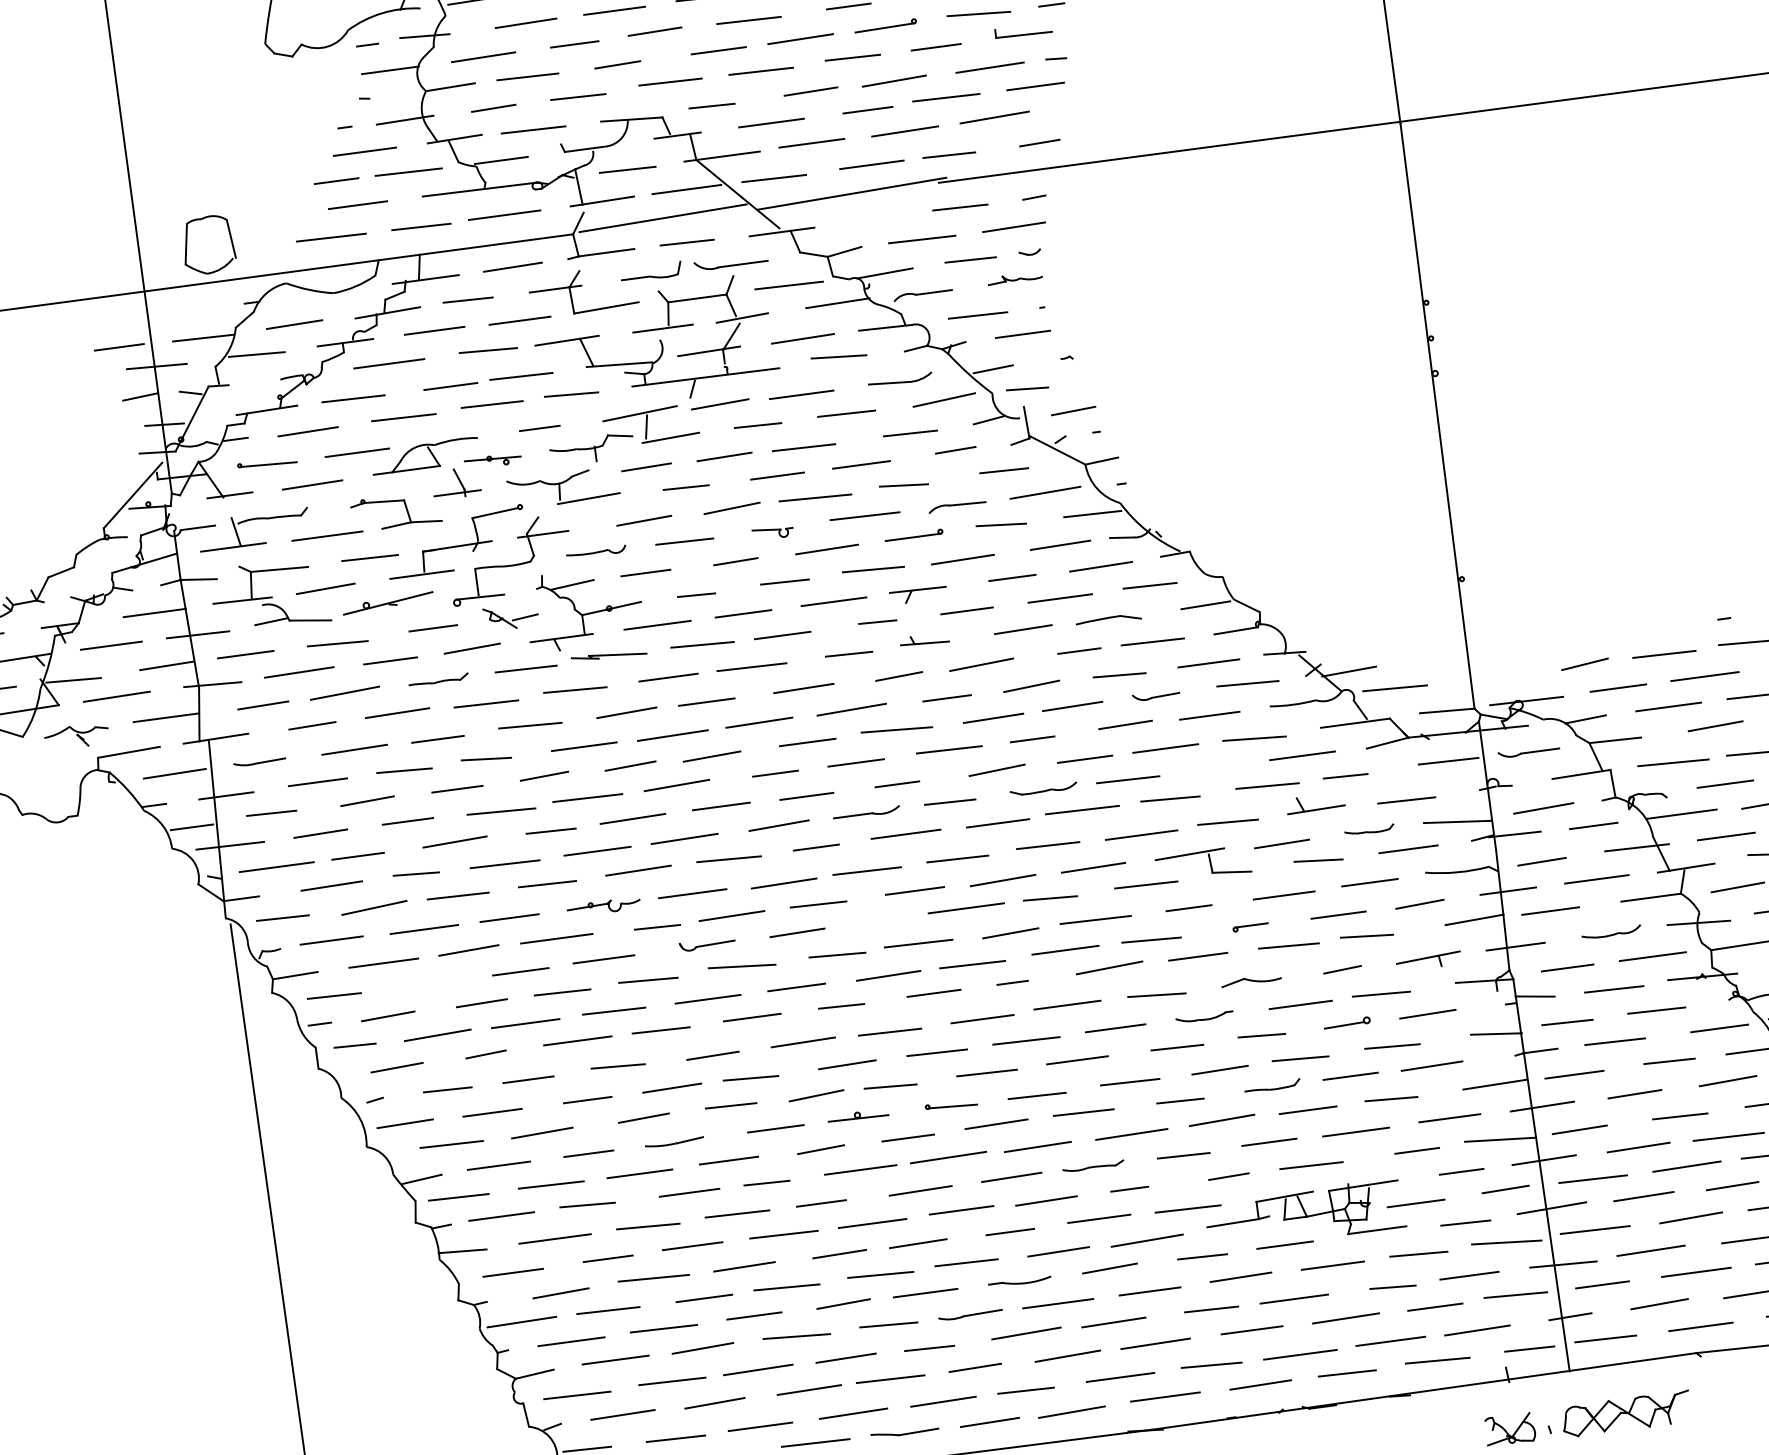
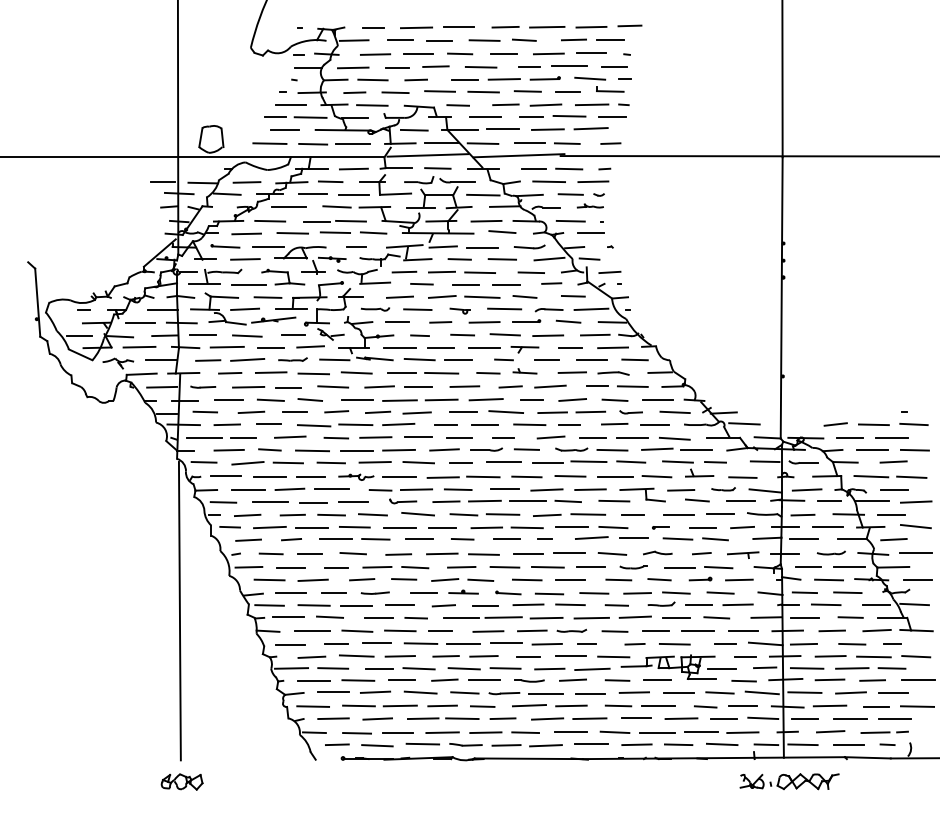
line: (885, 216) -> (533, 168), added
line: (1221, 763) -> (657, 448), added
line: (876, 919) -> (484, 500), added
line: (432, 983) -> (270, 502), added

